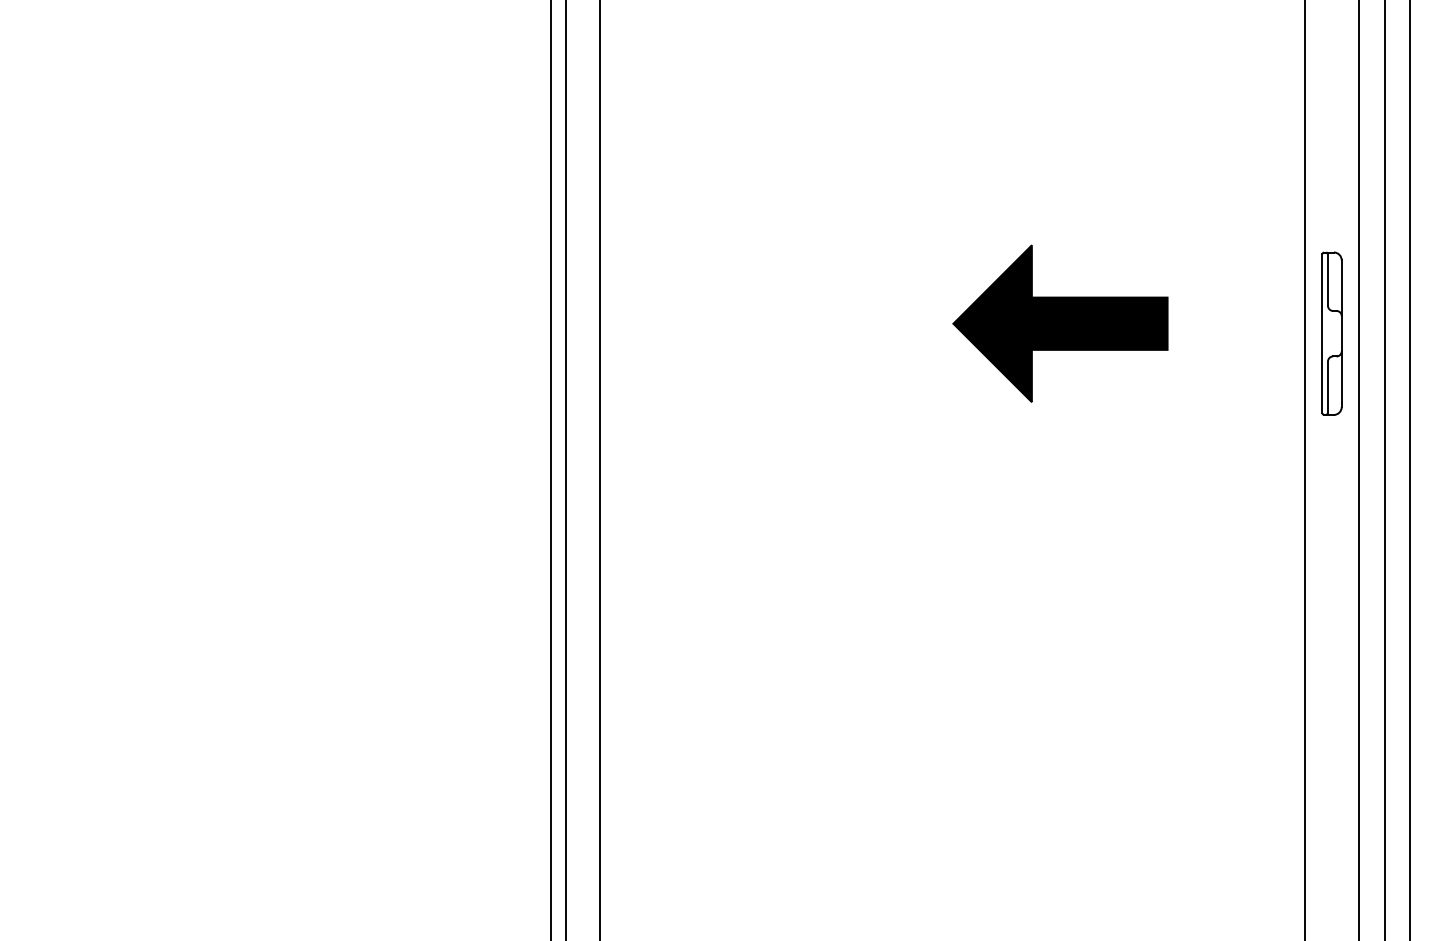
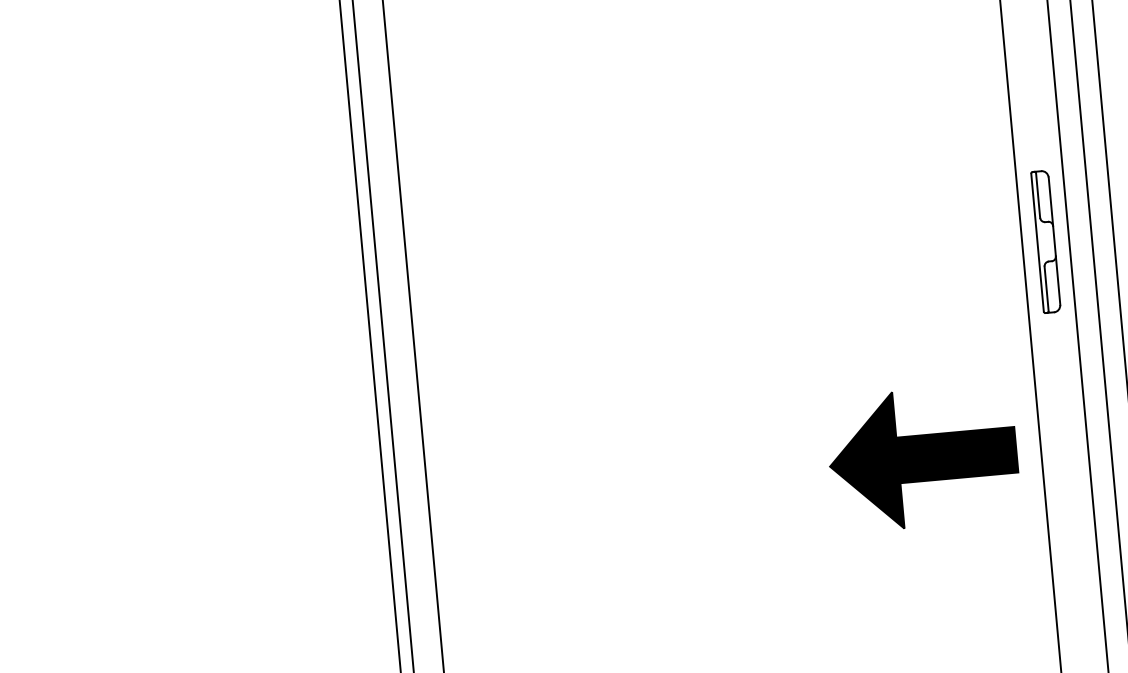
part: (1060, 323) -> (923, 457), moved
part: (1331, 333) -> (1045, 241), moved

